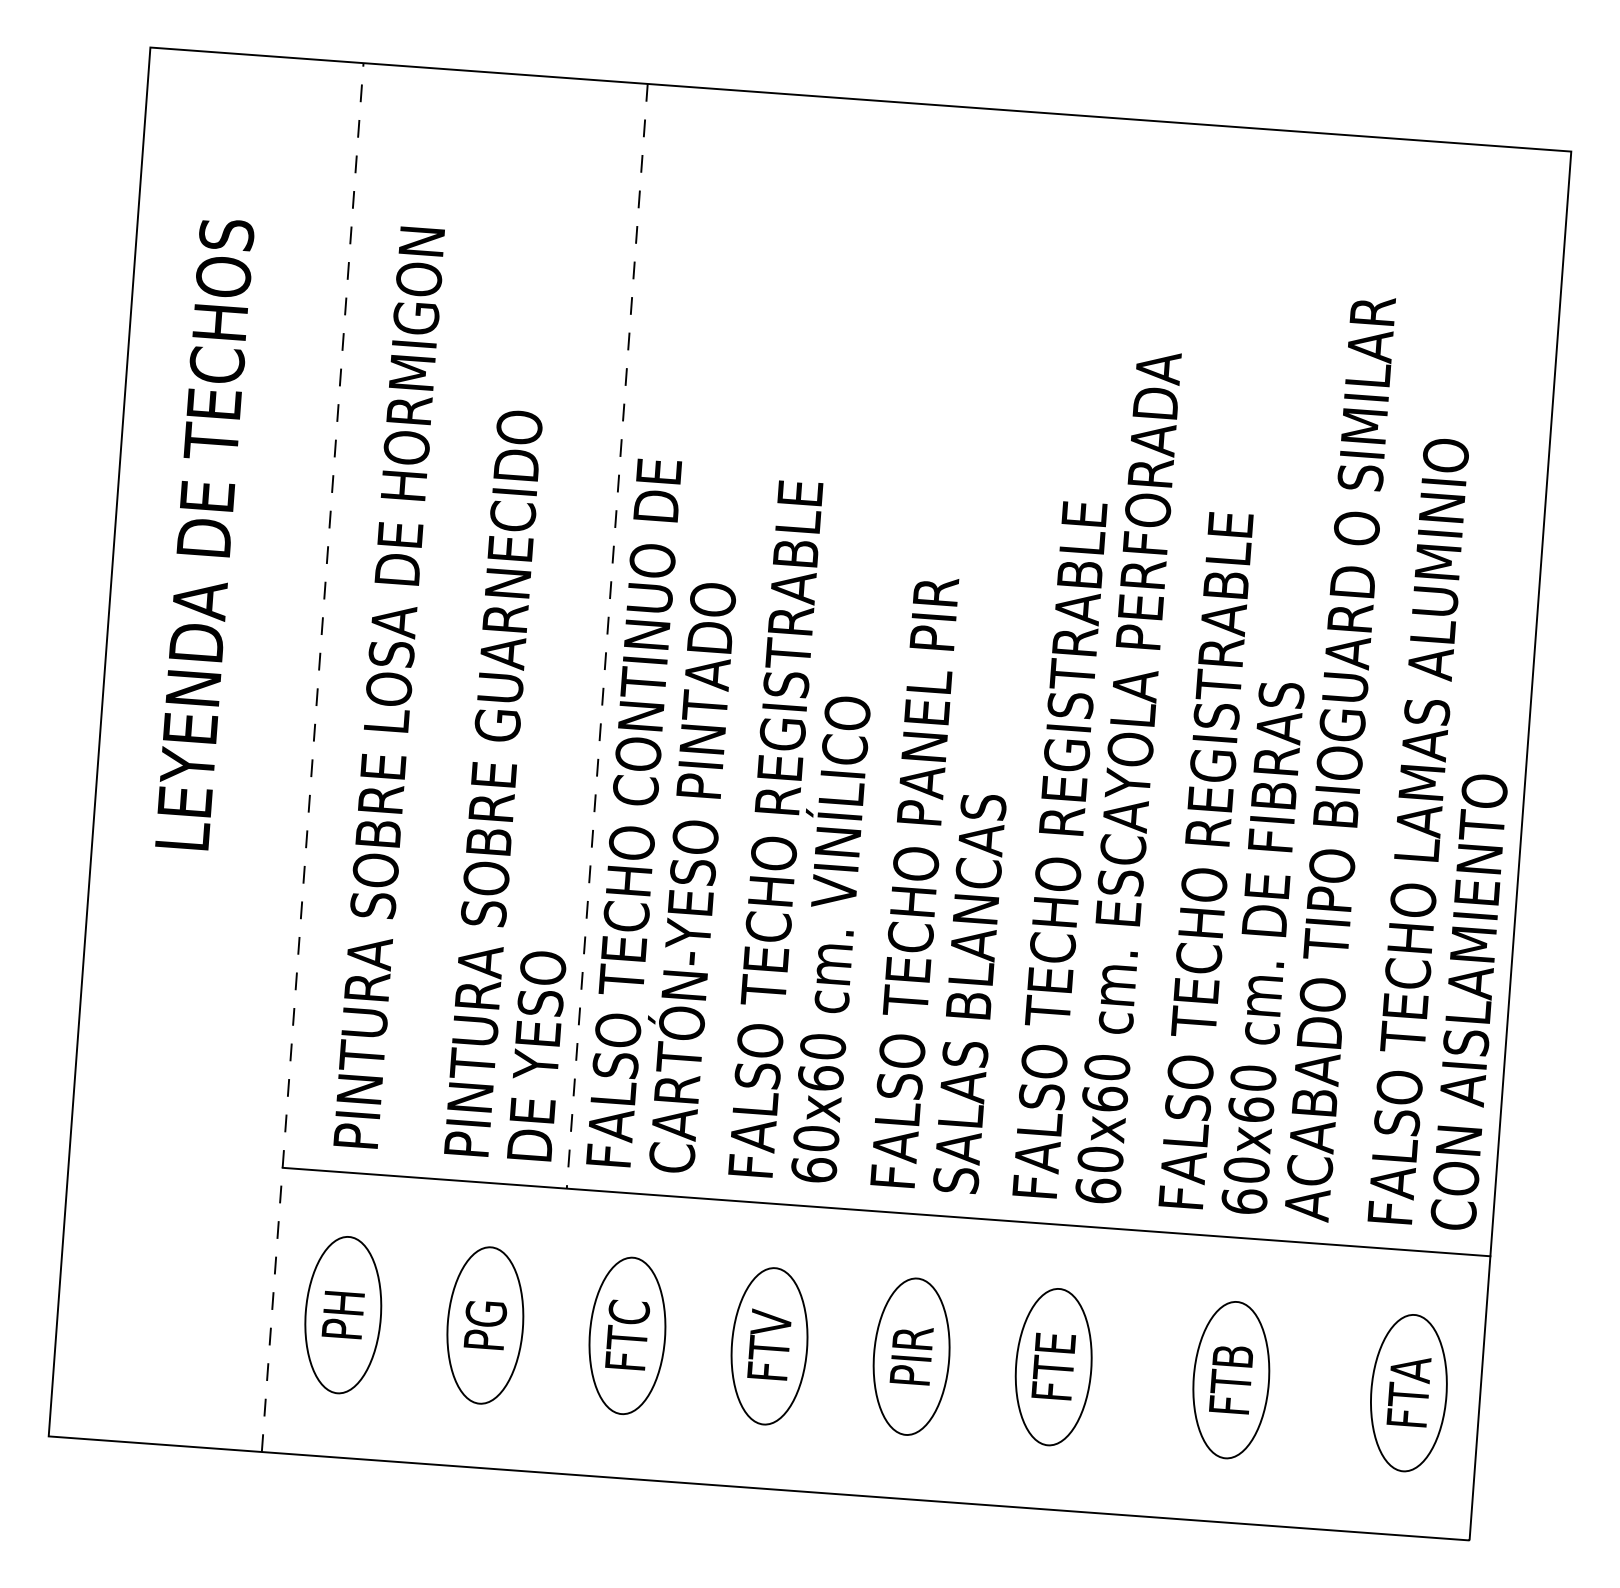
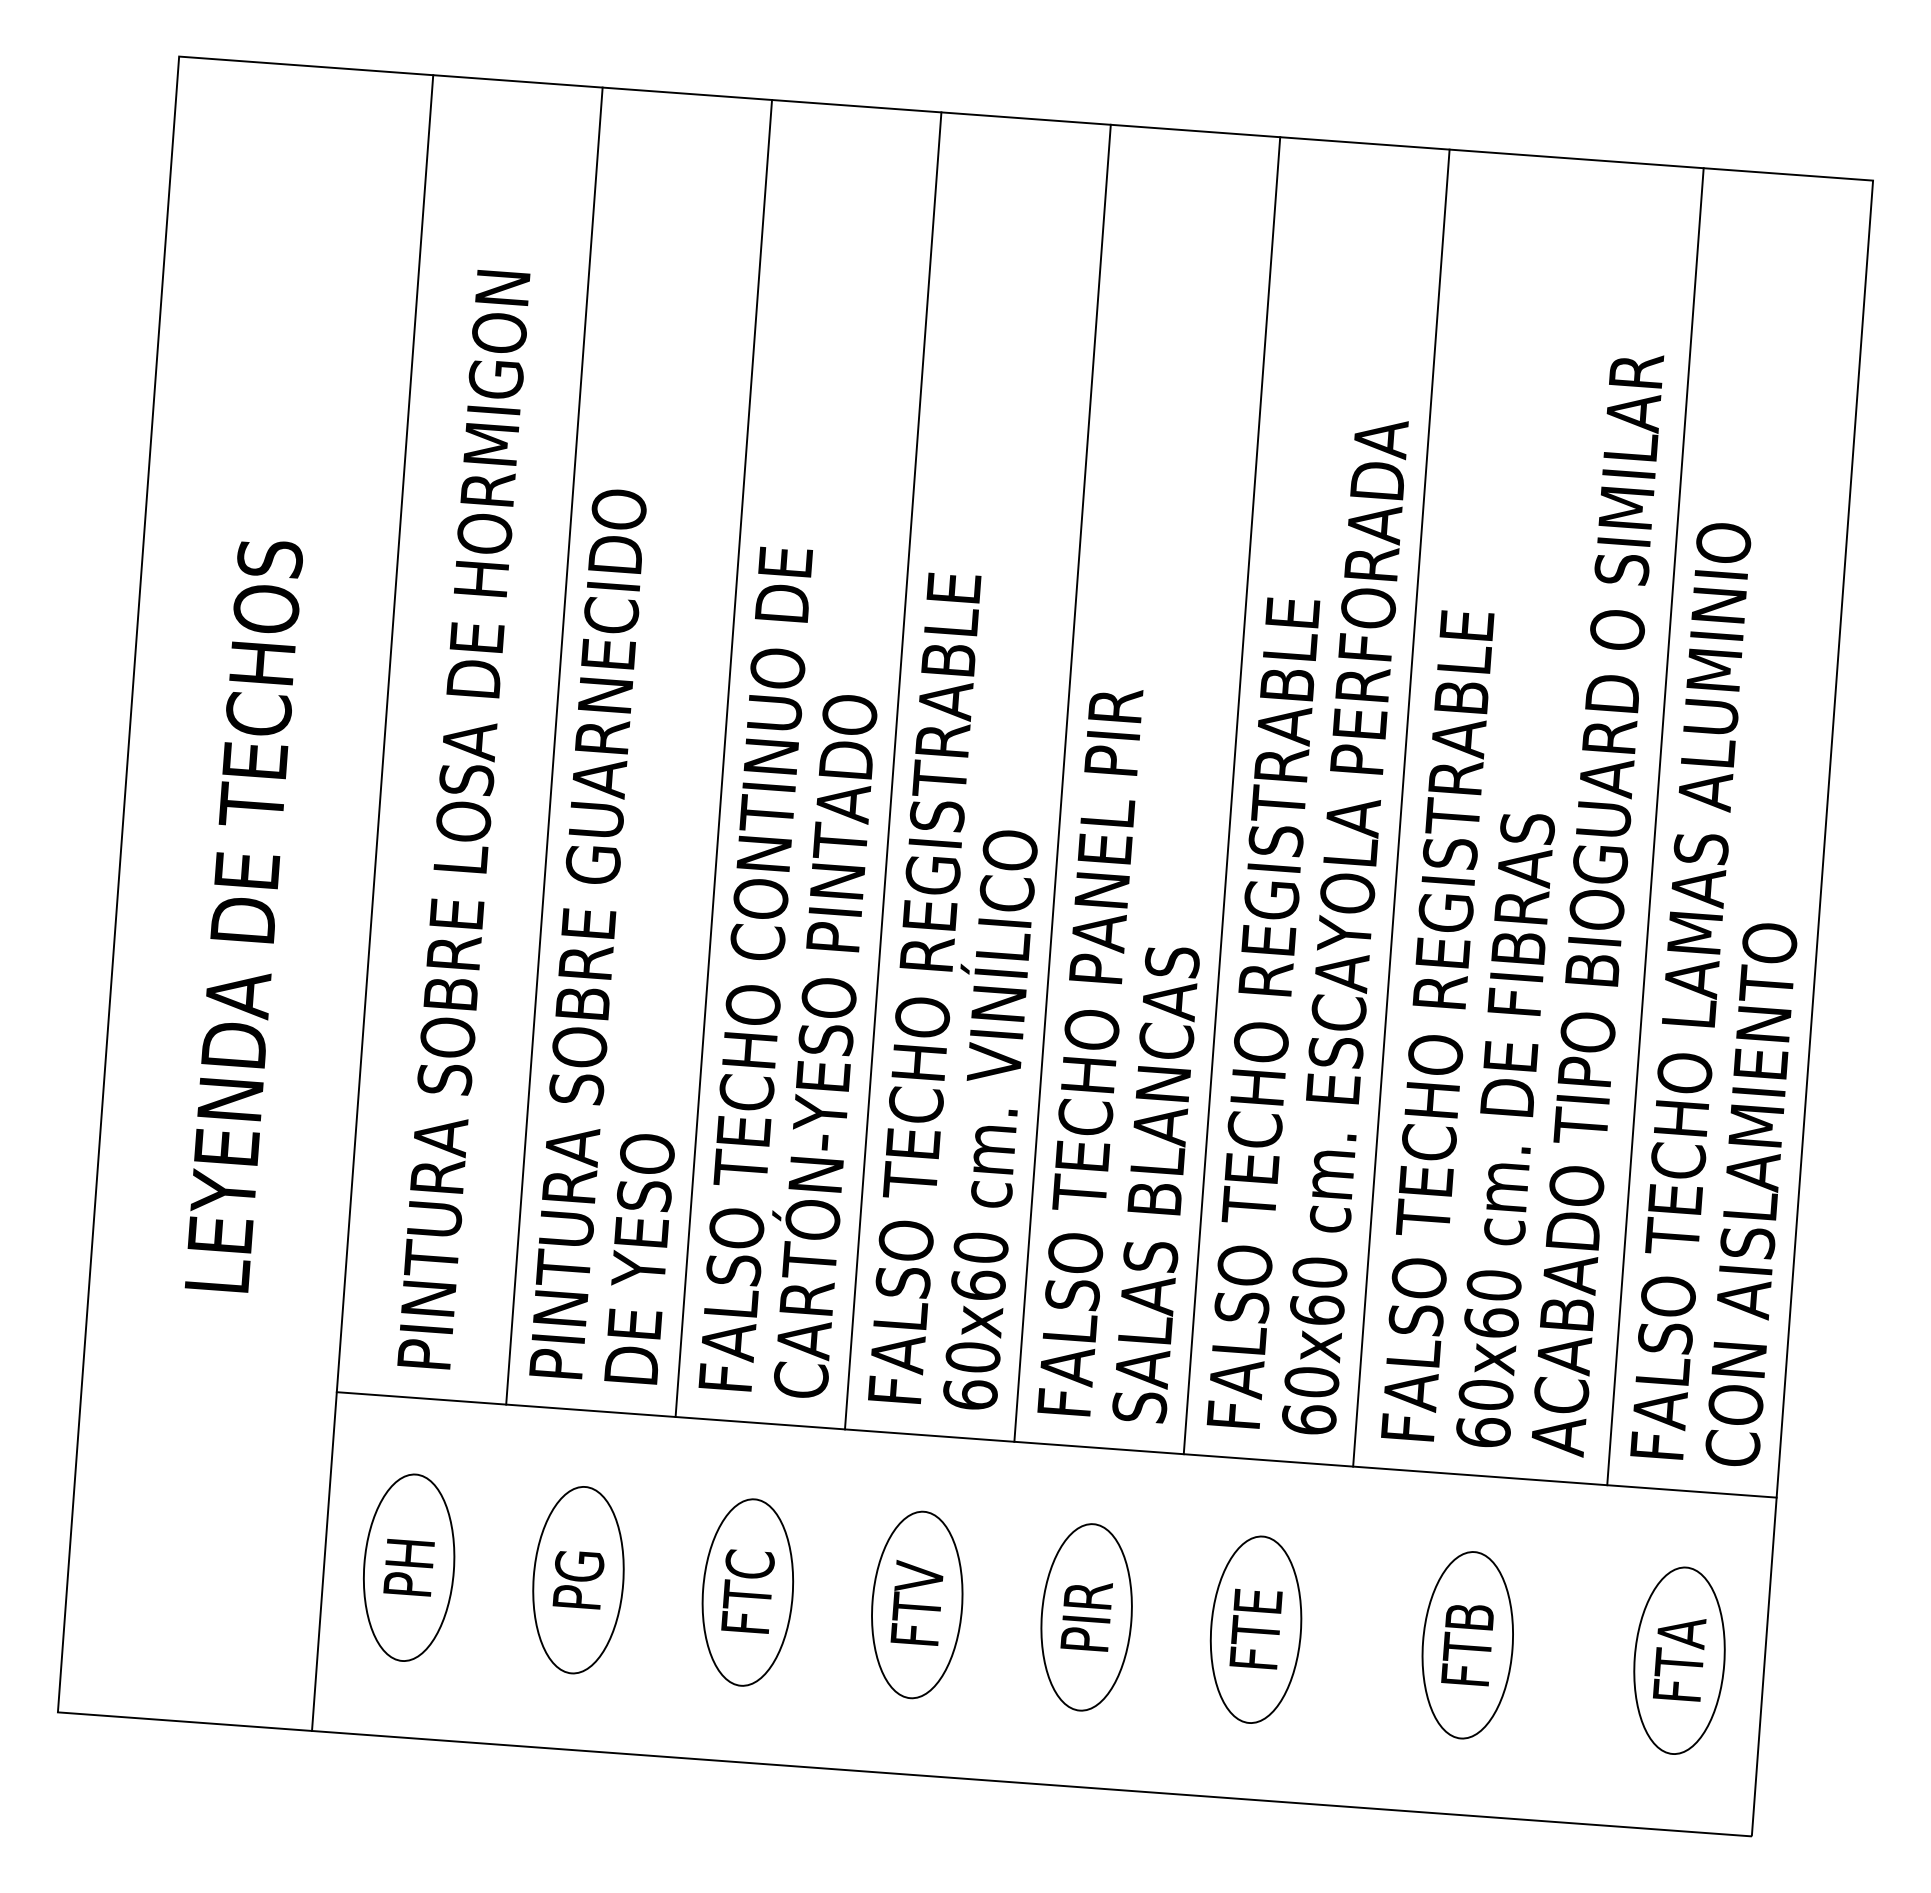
text: (204, 534) -> (243, 916), moved
line: (465, 625) -> (554, 745), added
line: (607, 637) -> (723, 759), dashed -> solid
line: (748, 646) -> (892, 770), added
line: (891, 656) -> (1062, 782), added
line: (1033, 667) -> (1231, 795), added
line: (1175, 677) -> (1401, 807), added
line: (1388, 693) -> (1655, 826), added
line: (312, 757) -> (372, 902), dashed -> solid

